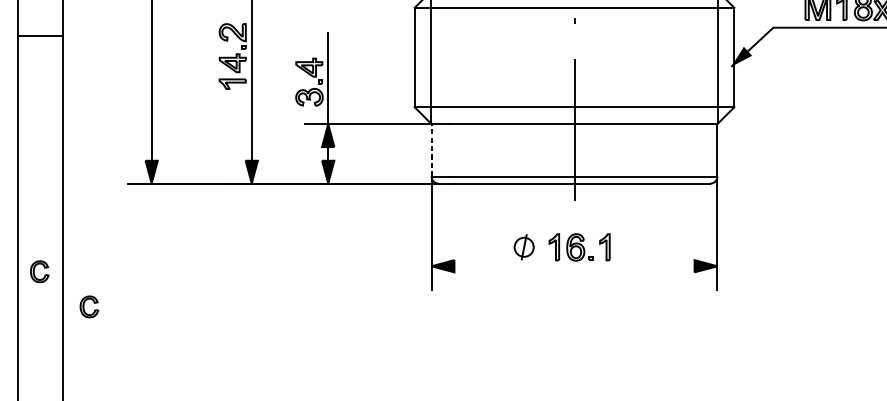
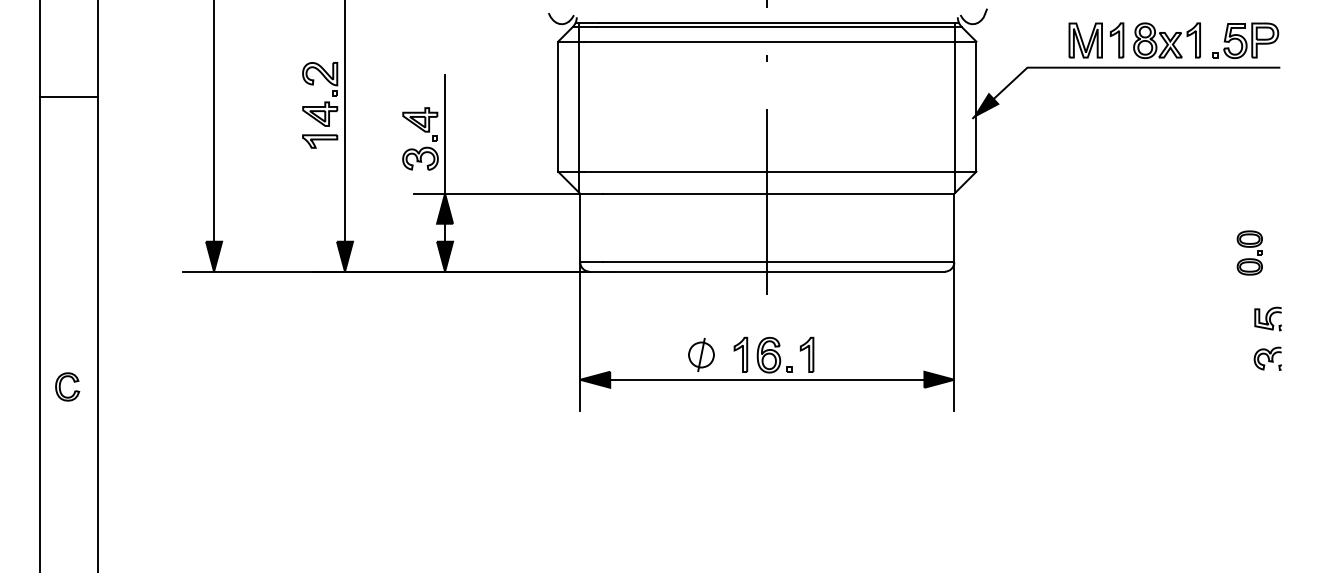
line: (40, 35) -> (68, 97), moved
line: (431, 149) -> (580, 227), dashed -> solid
line: (574, 266) -> (767, 379), added
part: (83, 306) -> (125, 432), removed

